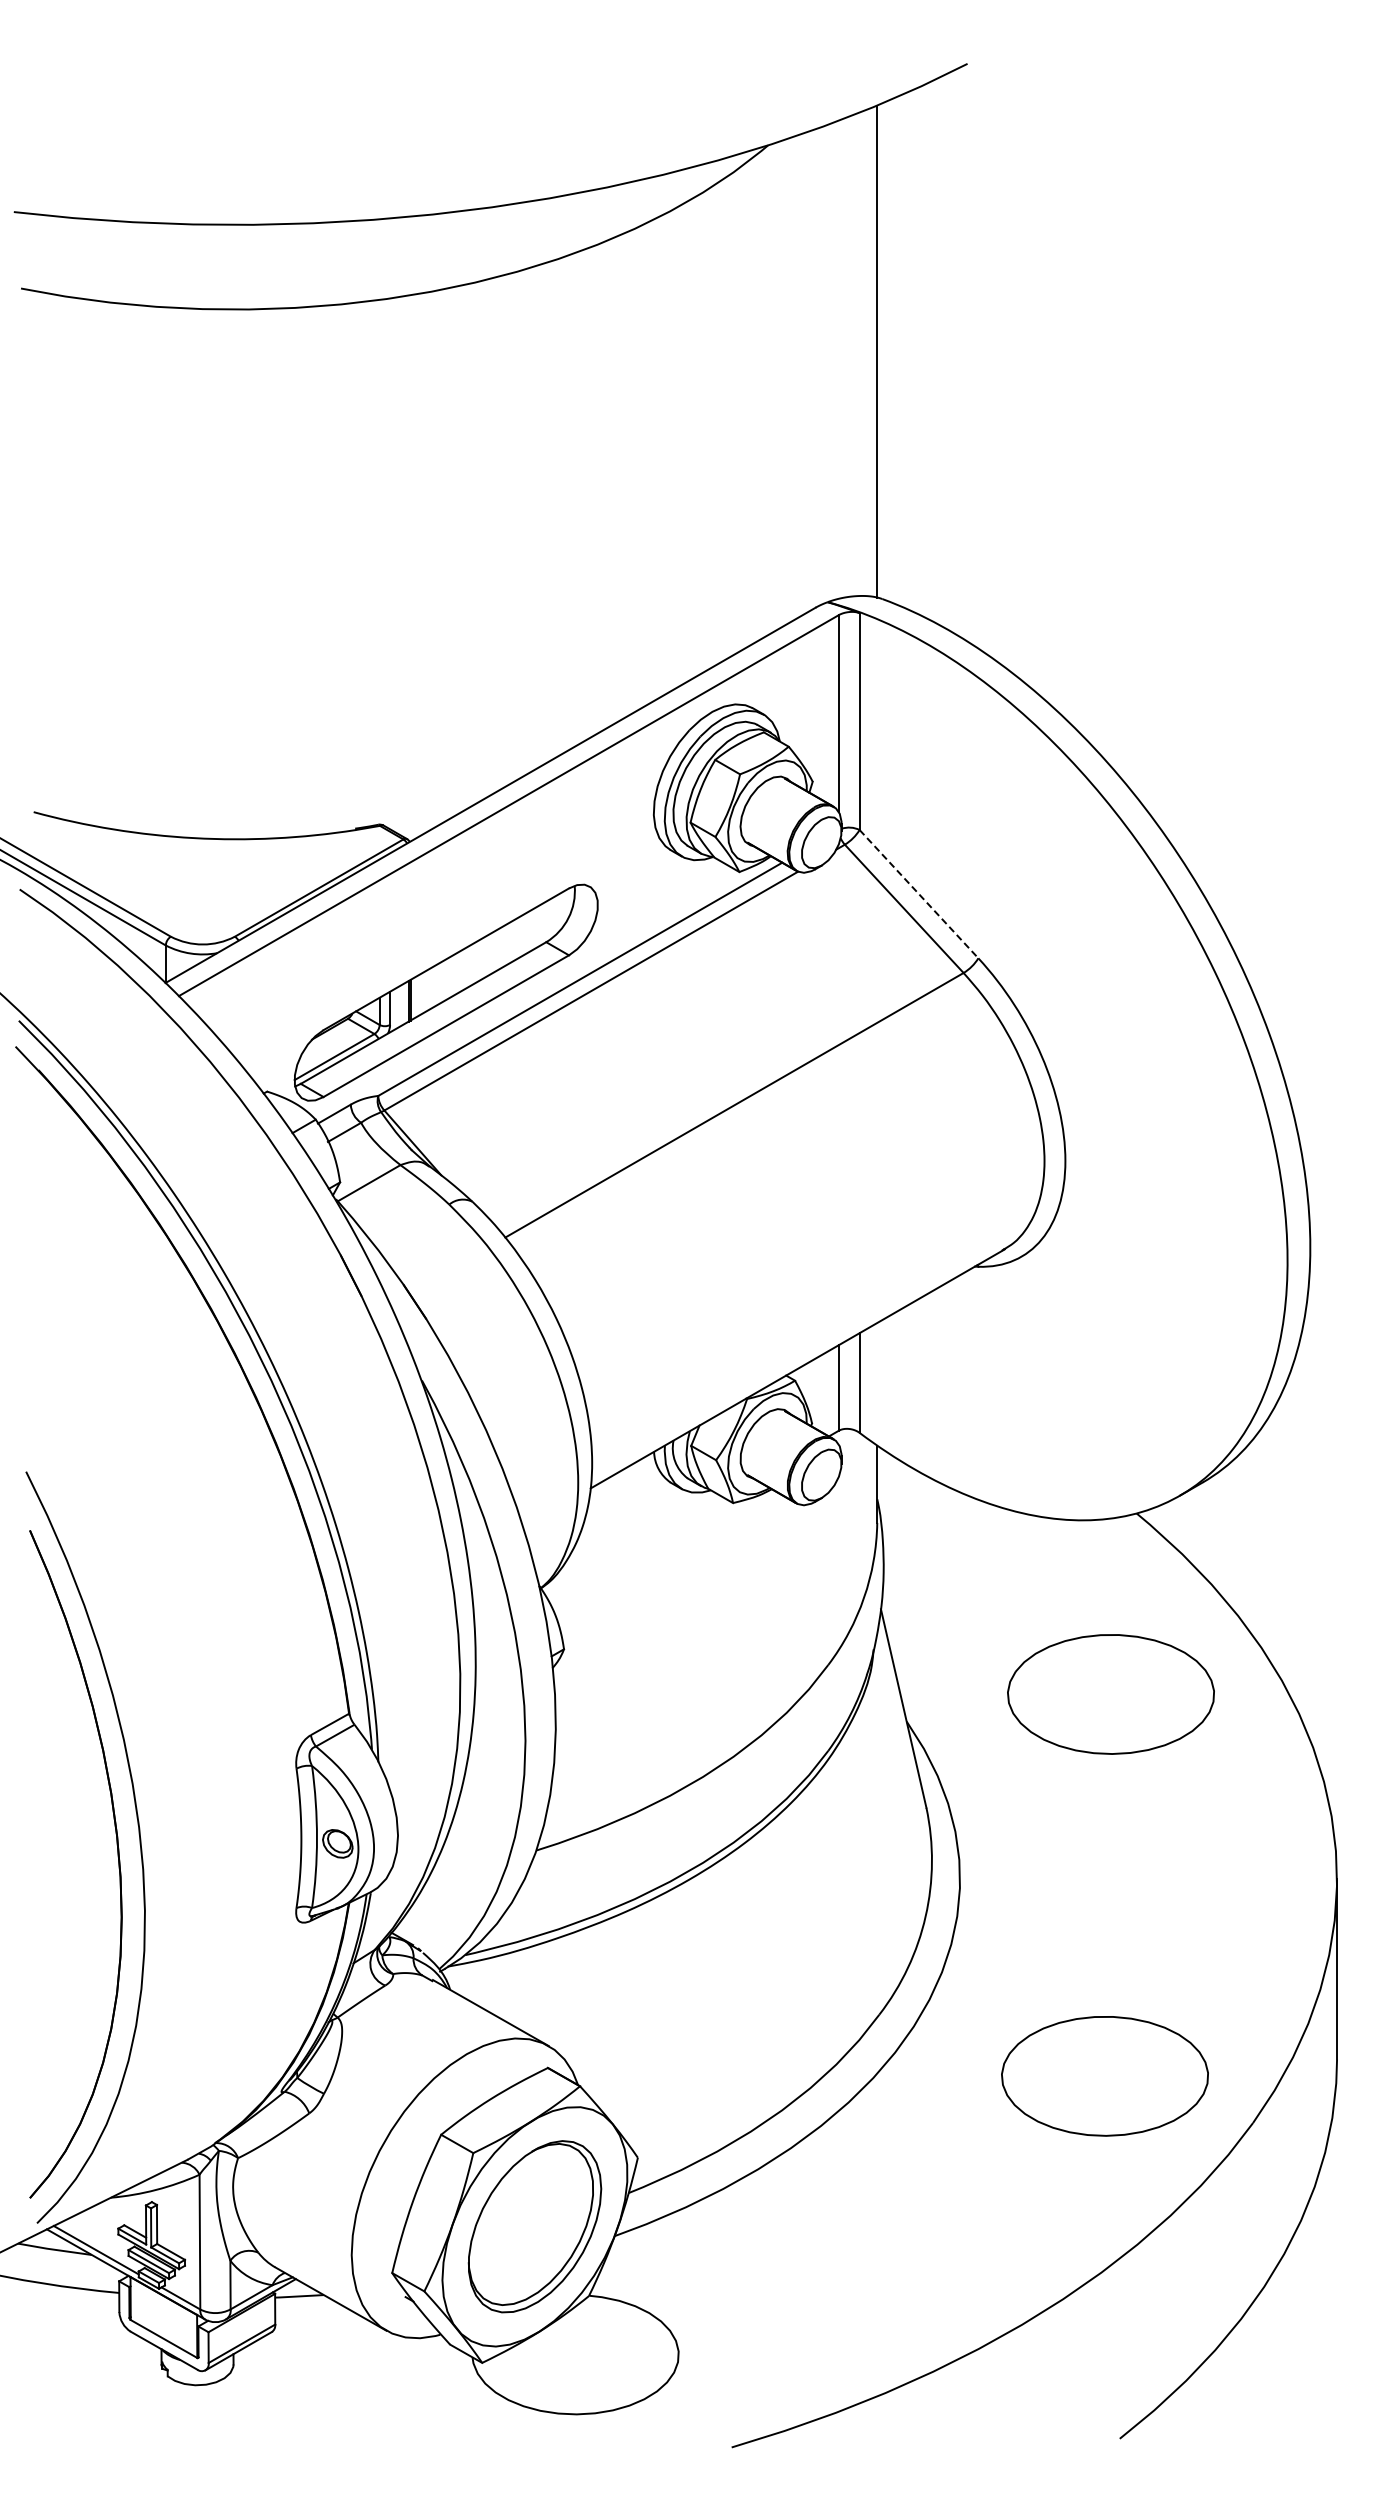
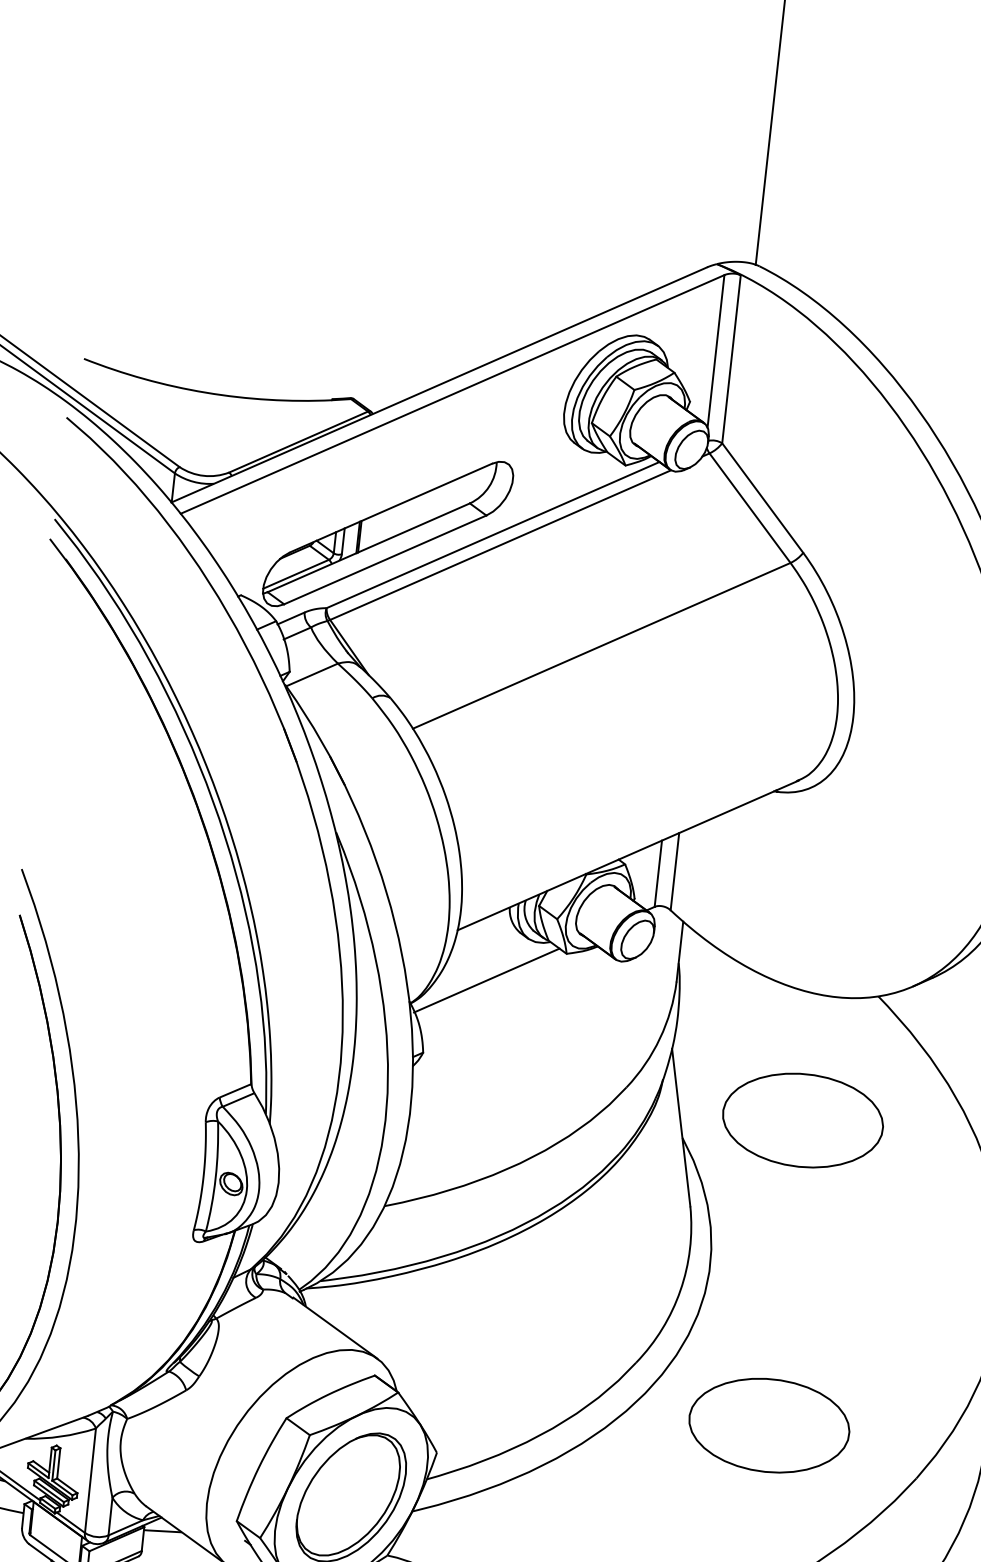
line: (919, 894) -> (763, 498), dashed -> solid
line: (634, 1548) -> (486, 980), added
part: (1110, 1694) -> (802, 1120), moved
part: (1104, 2076) -> (768, 1425), moved

